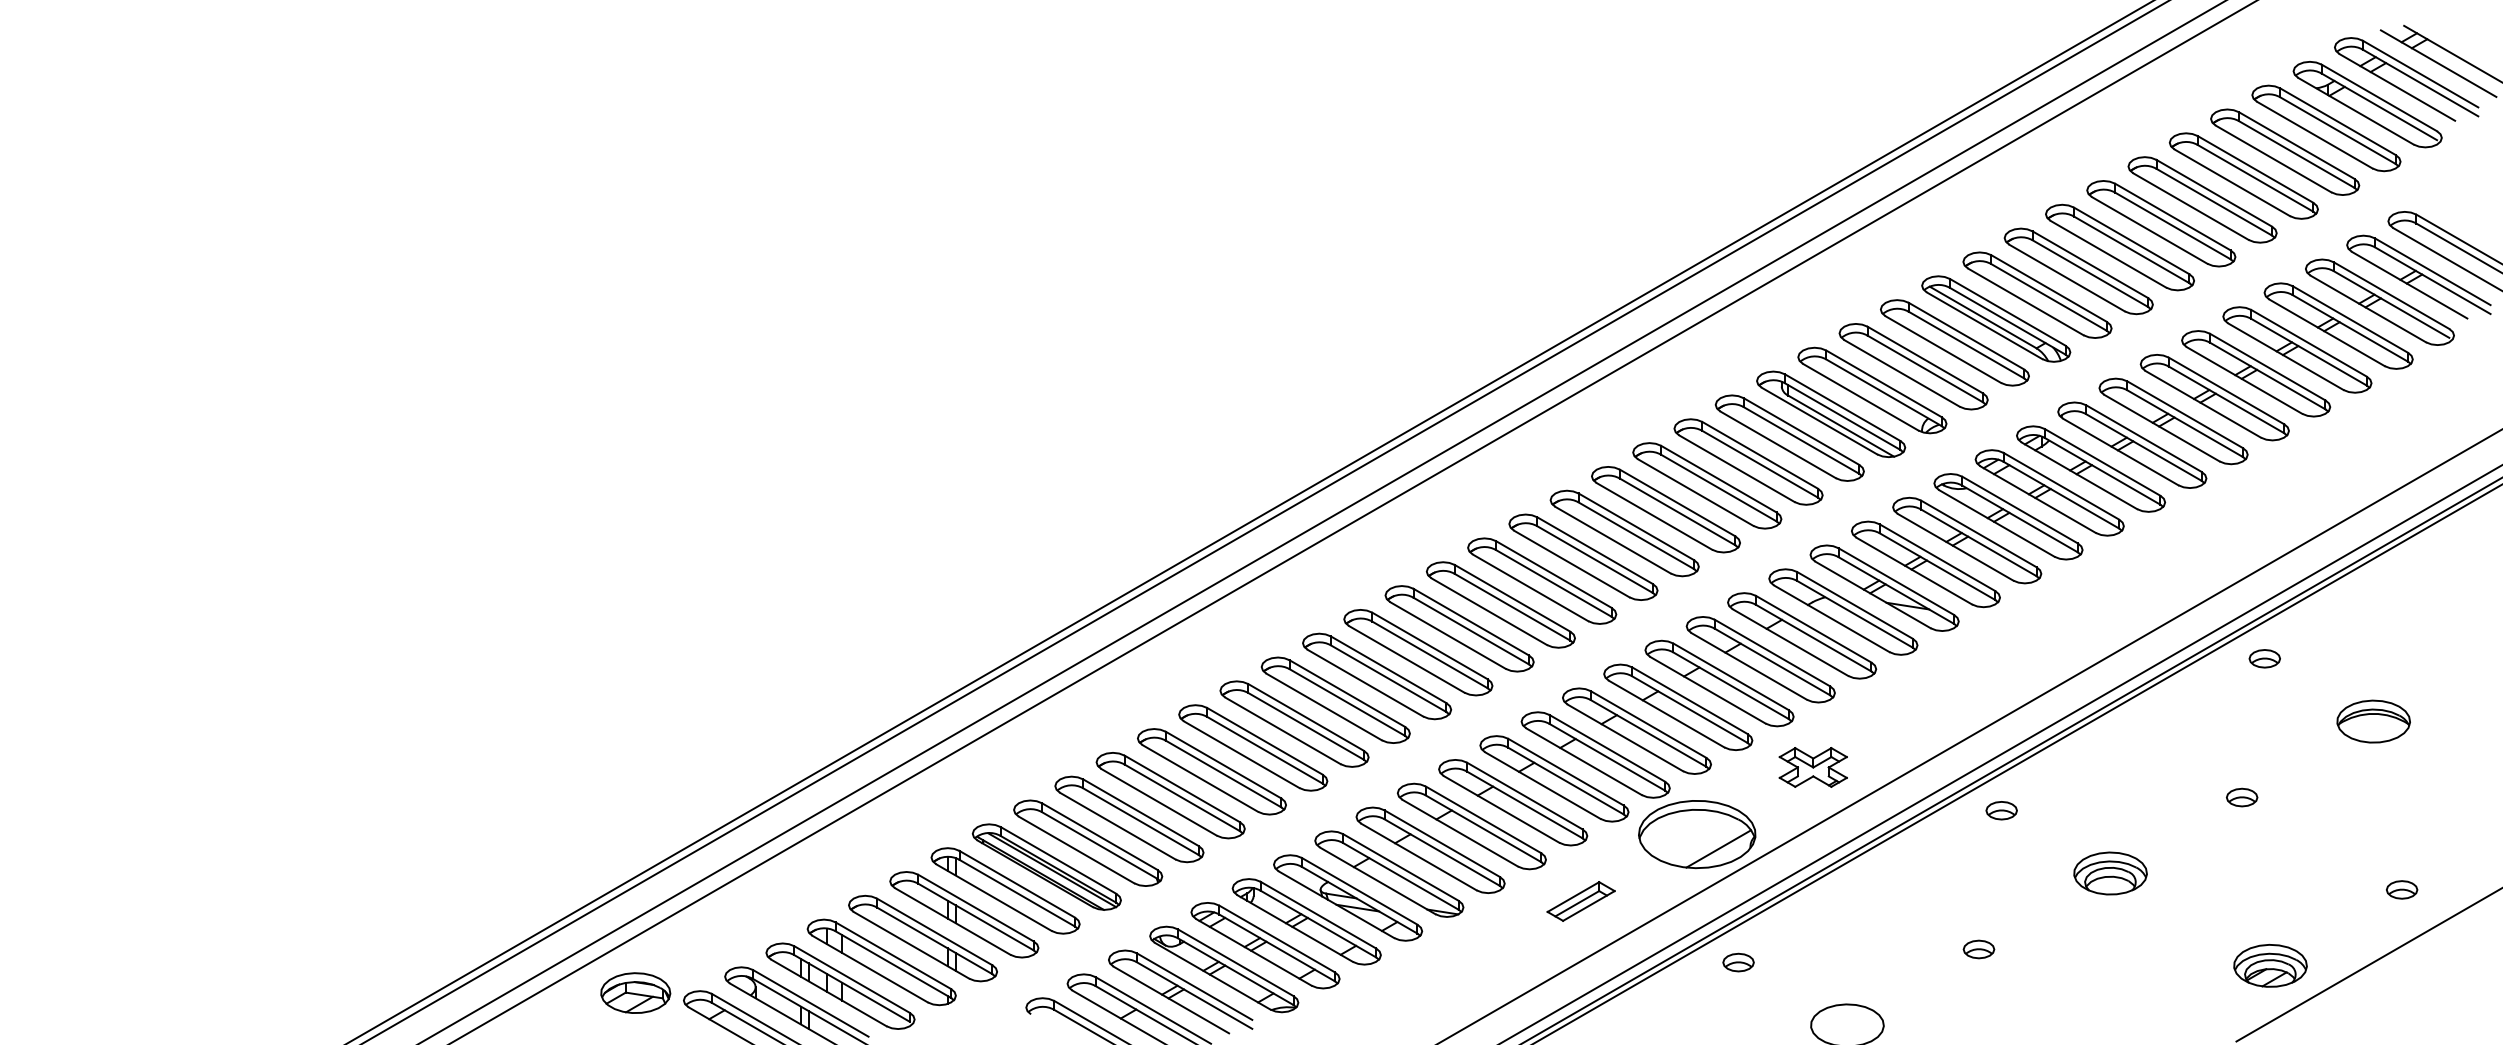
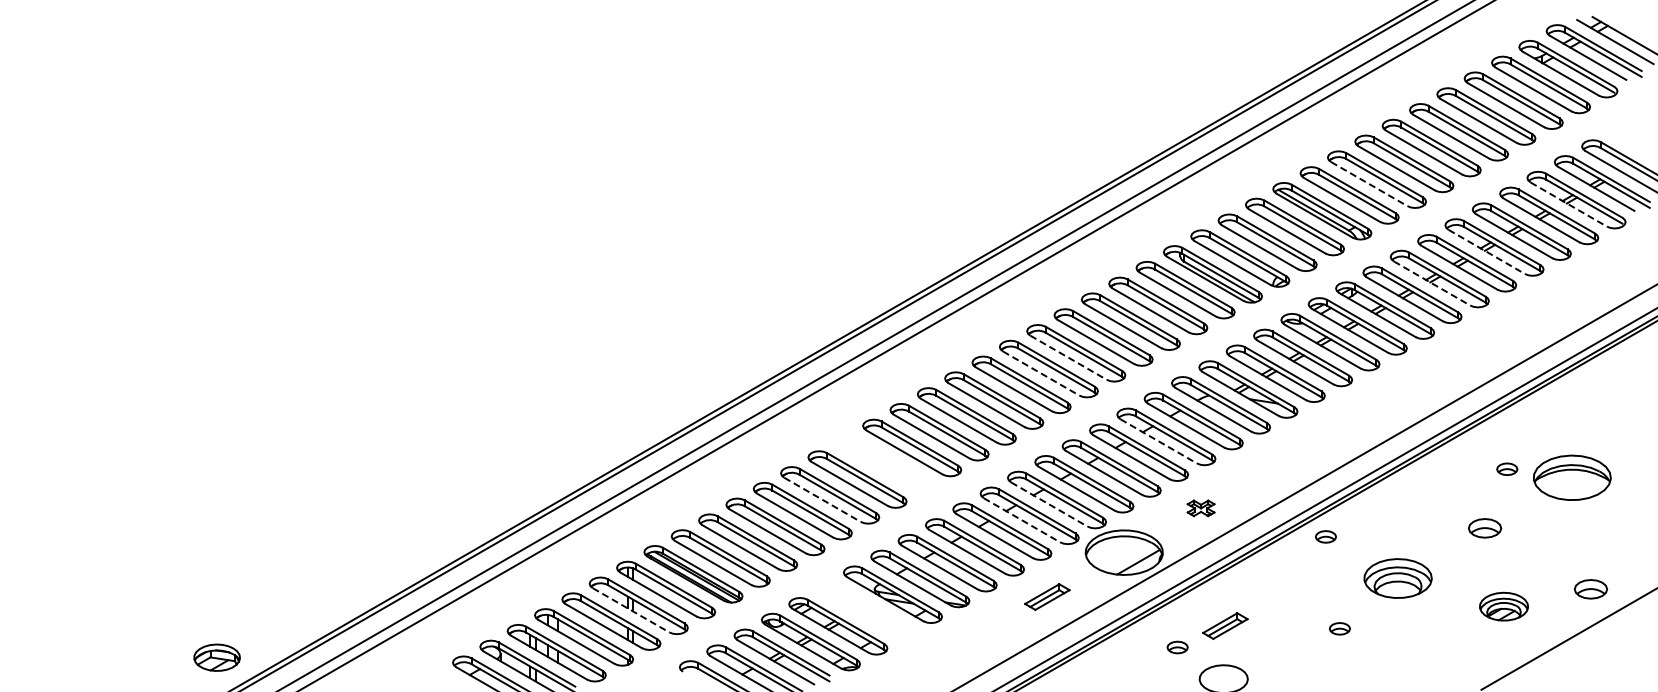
line: (2067, 278) -> (1369, 184), solid -> dashed
line: (2369, 308) -> (1569, 204), solid -> dashed
line: (2245, 381) -> (1487, 252), solid -> dashed
line: (2162, 428) -> (1432, 283), solid -> dashed
line: (1613, 539) -> (1068, 357), solid -> dashed
line: (1572, 564) -> (1041, 373), solid -> dashed
part: (2265, 657) -> (1507, 468), moved
line: (1750, 666) -> (1159, 441), solid -> dashed
part: (1335, 699) -> (884, 463), removed
part: (2373, 721) -> (1572, 477), size x1.6
line: (1241, 755) -> (822, 500), solid -> dashed
line: (1584, 761) -> (1049, 504), solid -> dashed
part: (1812, 767) -> (1200, 508), size x0.6
line: (1543, 785) -> (1022, 520), solid -> dashed
part: (2242, 796) -> (1485, 527), size x1.6
part: (2109, 873) -> (1397, 578), size x1.4
part: (2402, 890) -> (1591, 589), size x1.6
line: (953, 921) -> (631, 610), solid -> dashed
part: (1306, 921) -> (865, 610), removed
part: (1850, 944) -> (1225, 625), added
part: (1978, 948) -> (1339, 628), moved
part: (1738, 962) -> (1177, 647), moved
part: (2269, 965) -> (1503, 606), moved
part: (634, 992) -> (216, 657), moved

